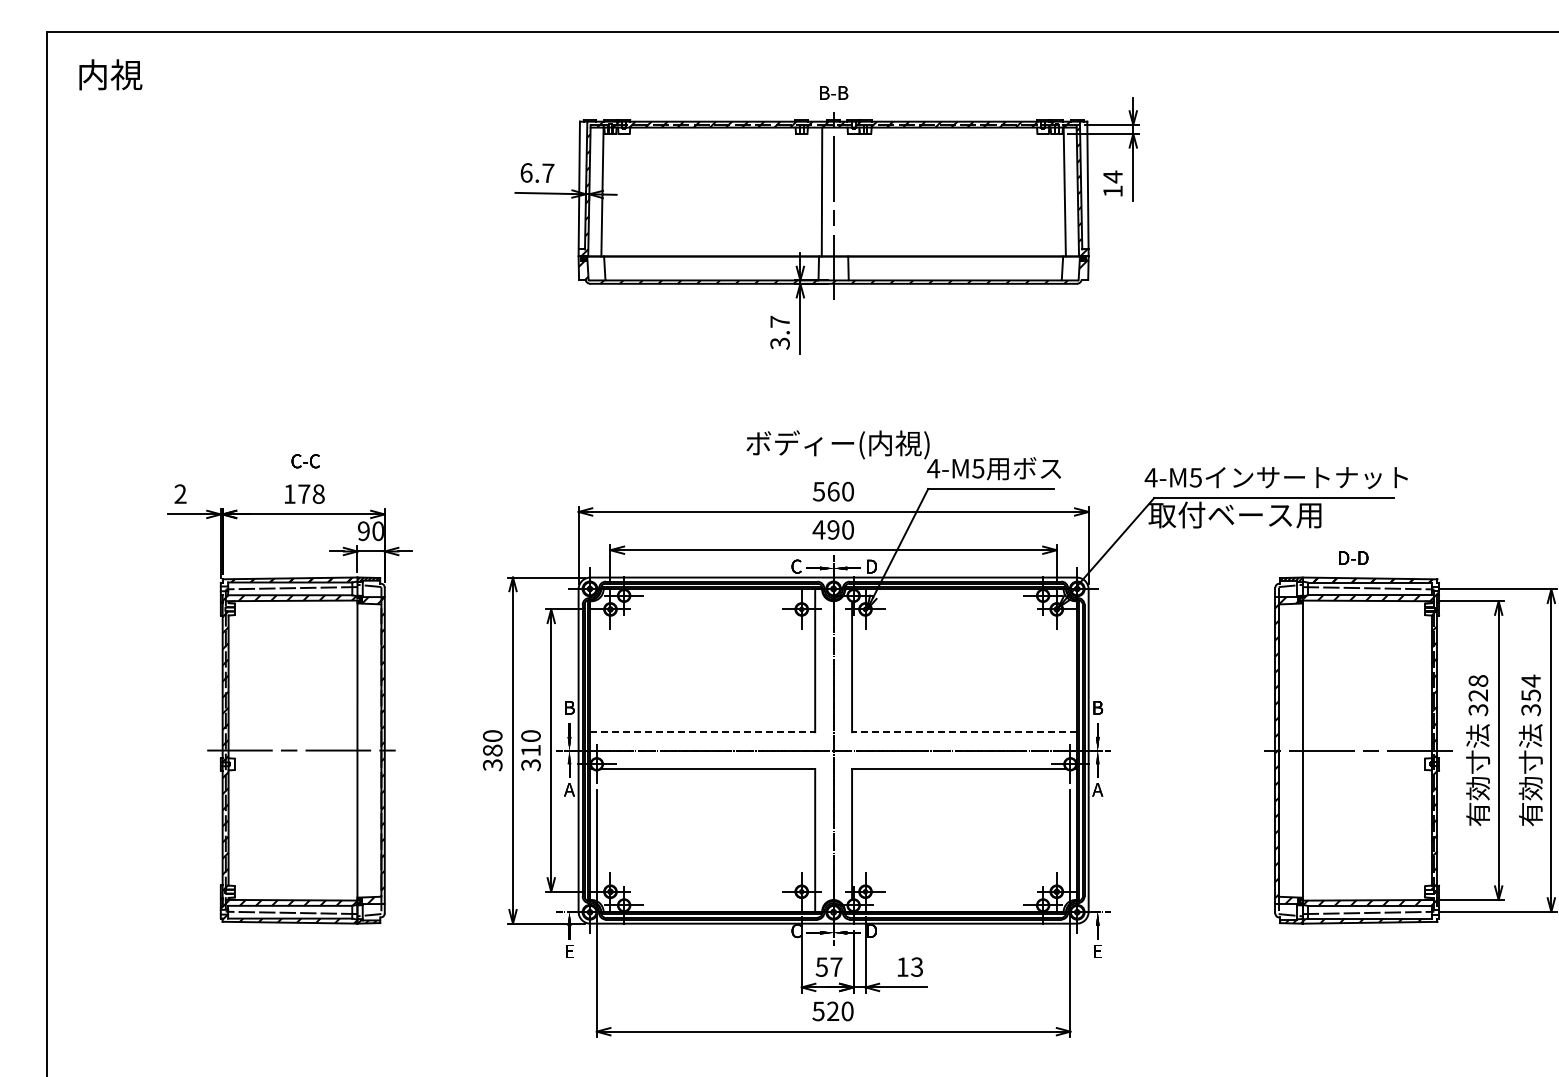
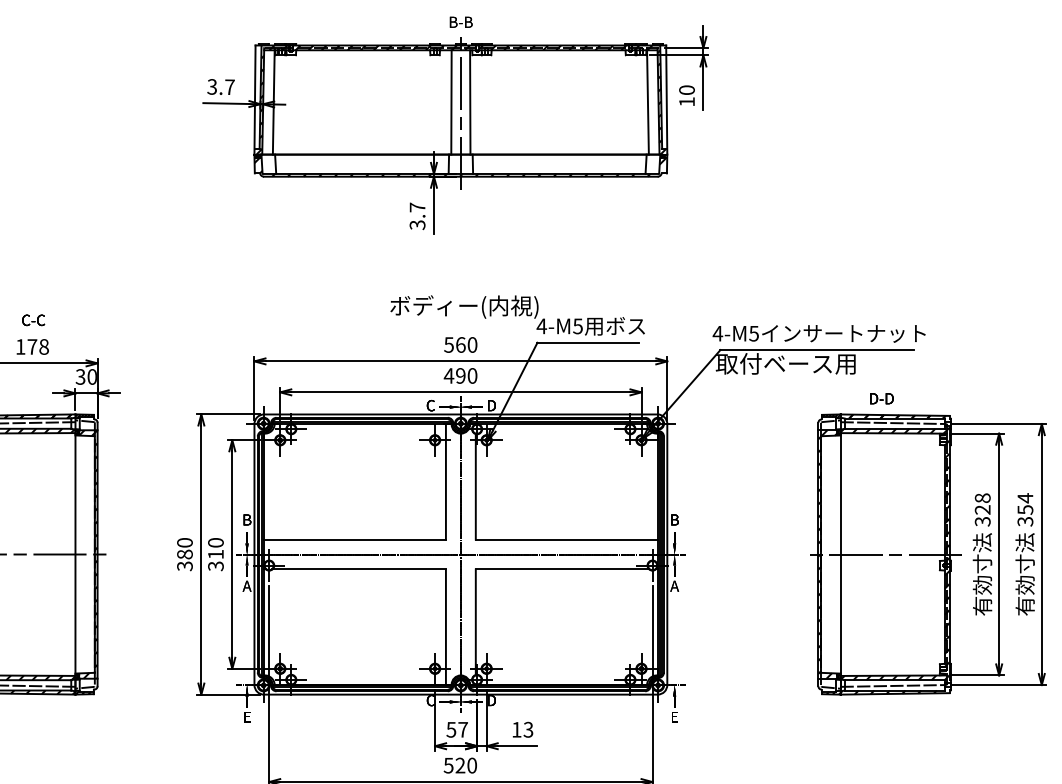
text: (526, 172) -> (212, 86), 6.7 -> 3.7
text: (1112, 176) -> (686, 89), 14 -> 10
line: (845, 191) -> (470, 102), added
text: (363, 530) -> (80, 376), 90 -> 30
line: (703, 732) -> (355, 539), dashed -> solid
line: (963, 732) -> (565, 539), dashed -> solid

